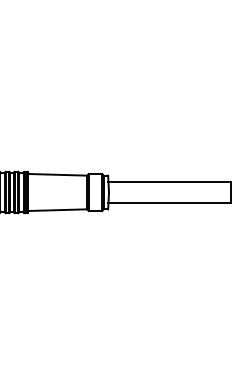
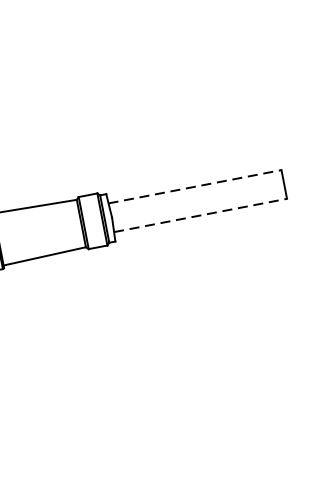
line: (170, 182) -> (195, 186), solid -> dashed
line: (170, 202) -> (201, 215), solid -> dashed

